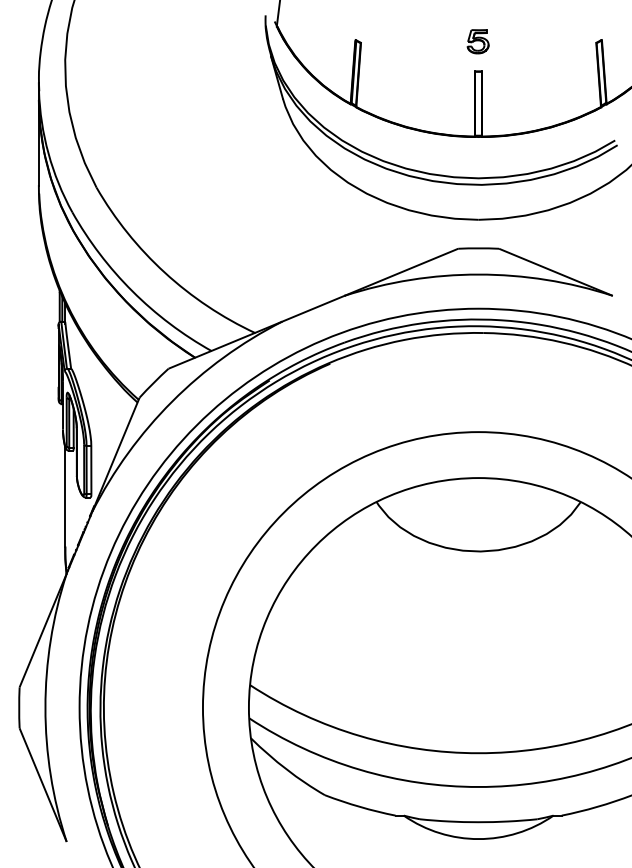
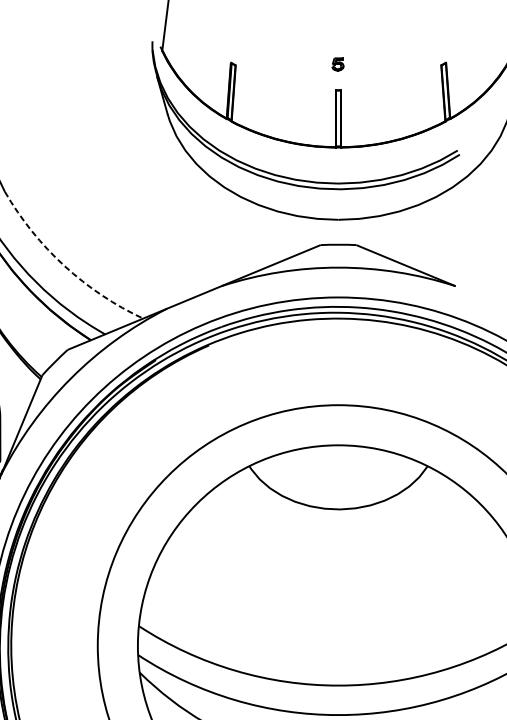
part: (477, 41) -> (337, 64), size x0.6
arc: (164, 272) -> (64, 265), solid -> dashed

